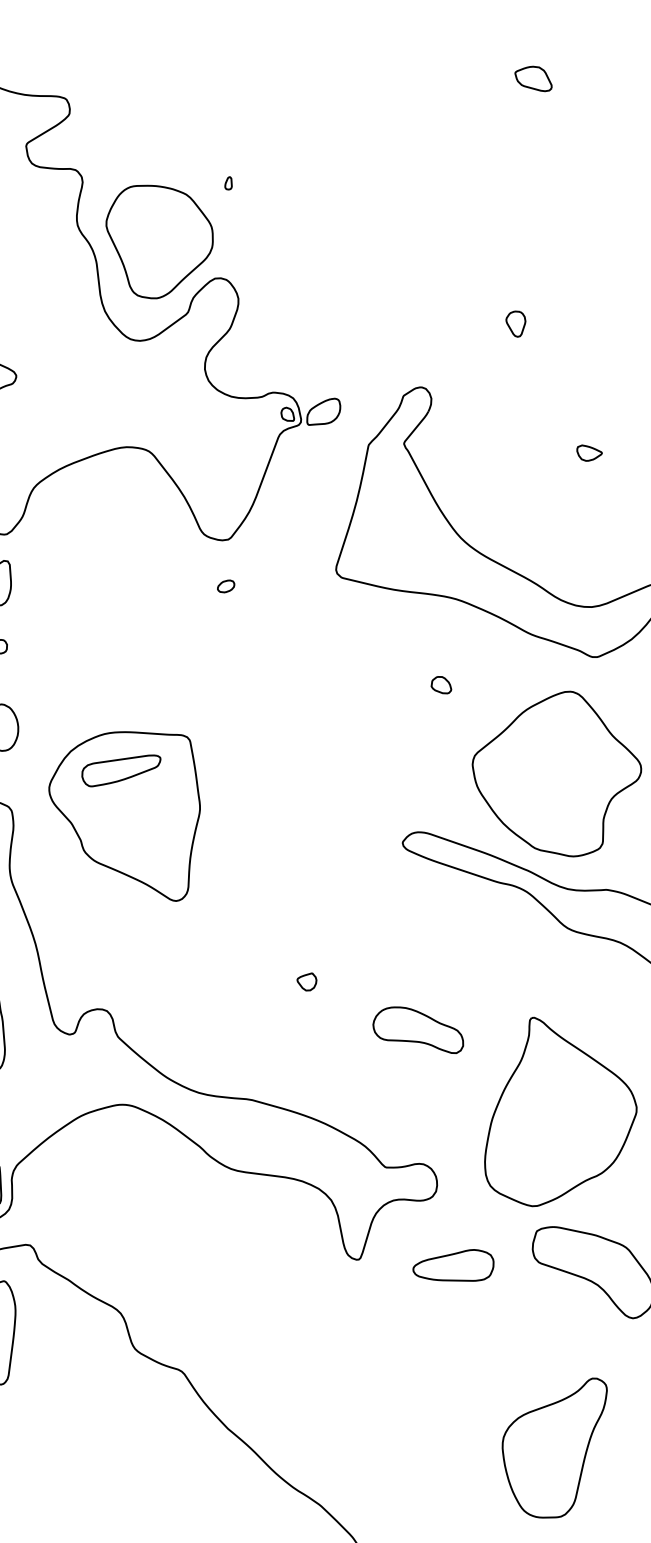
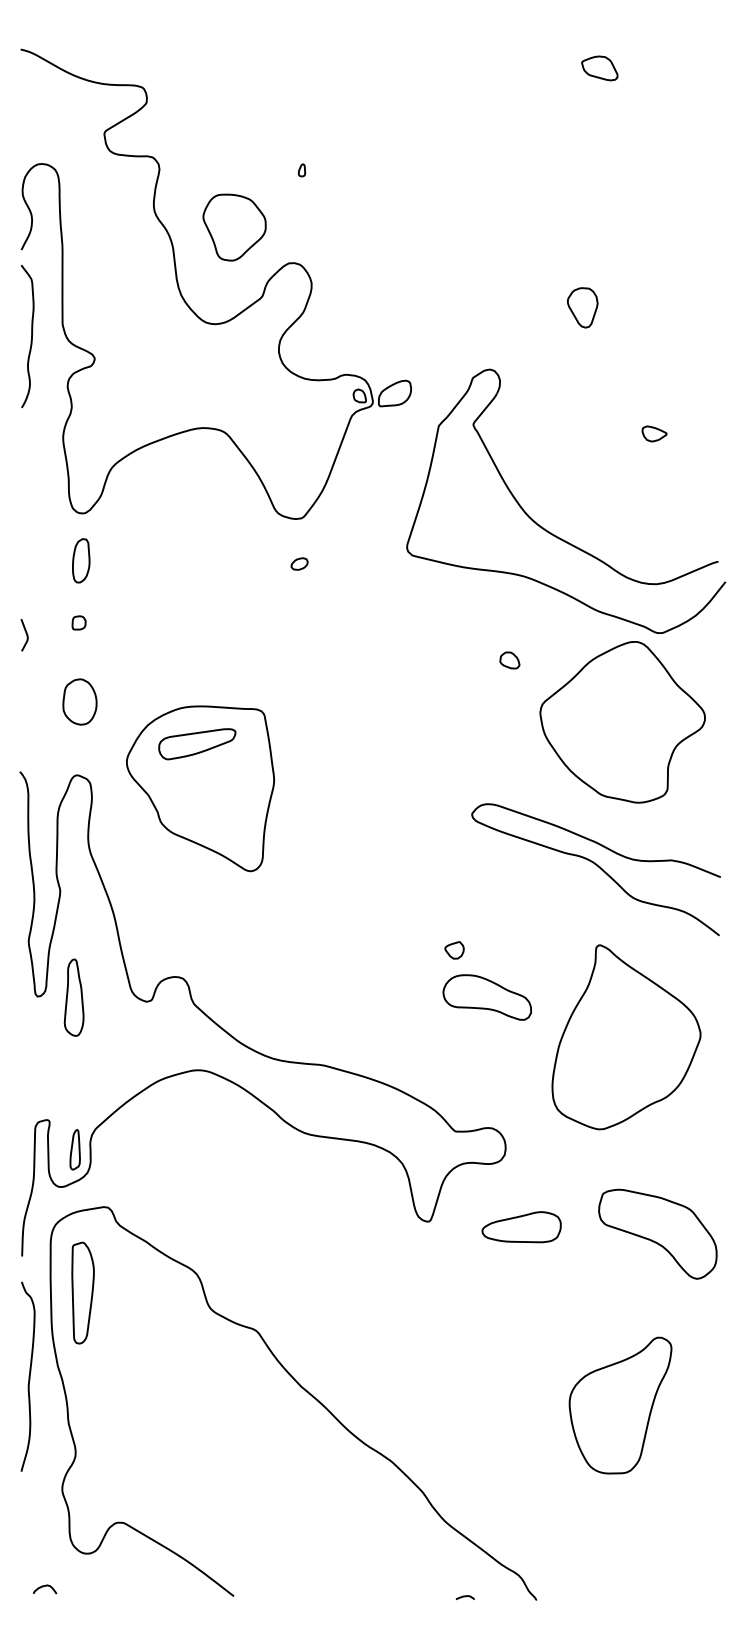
part: (159, 241) -> (234, 227), size x0.6
part: (515, 323) -> (582, 307), size x1.6
part: (556, 774) -> (622, 722), moved
part: (306, 982) -> (454, 950), moved
part: (560, 1112) -> (626, 1037), moved

